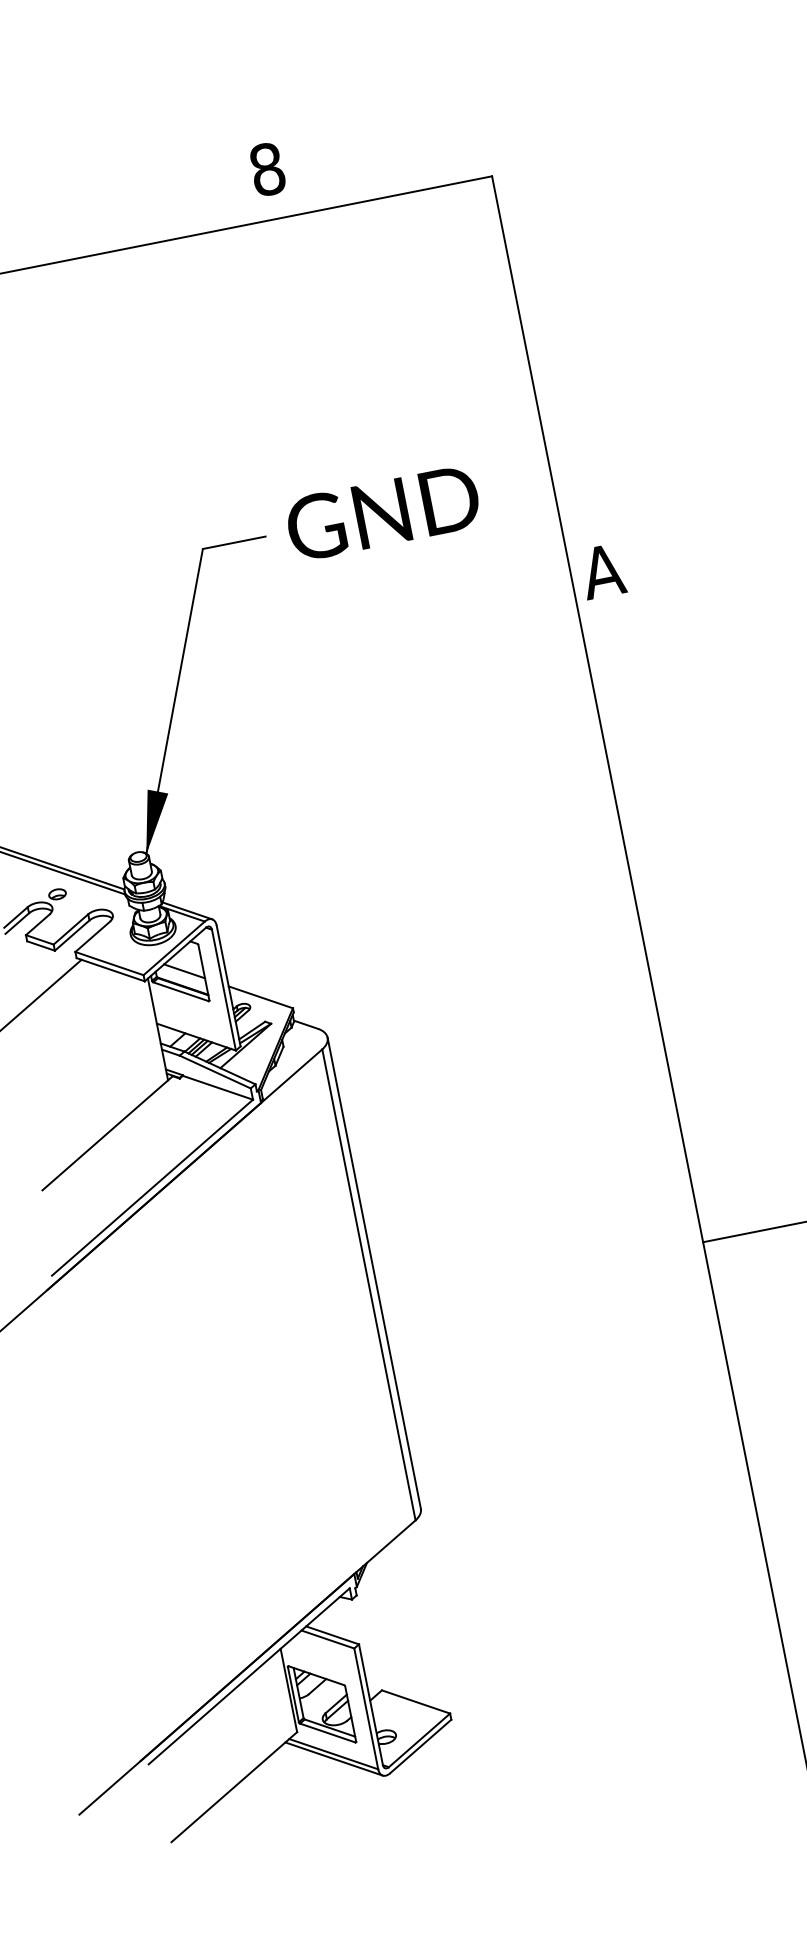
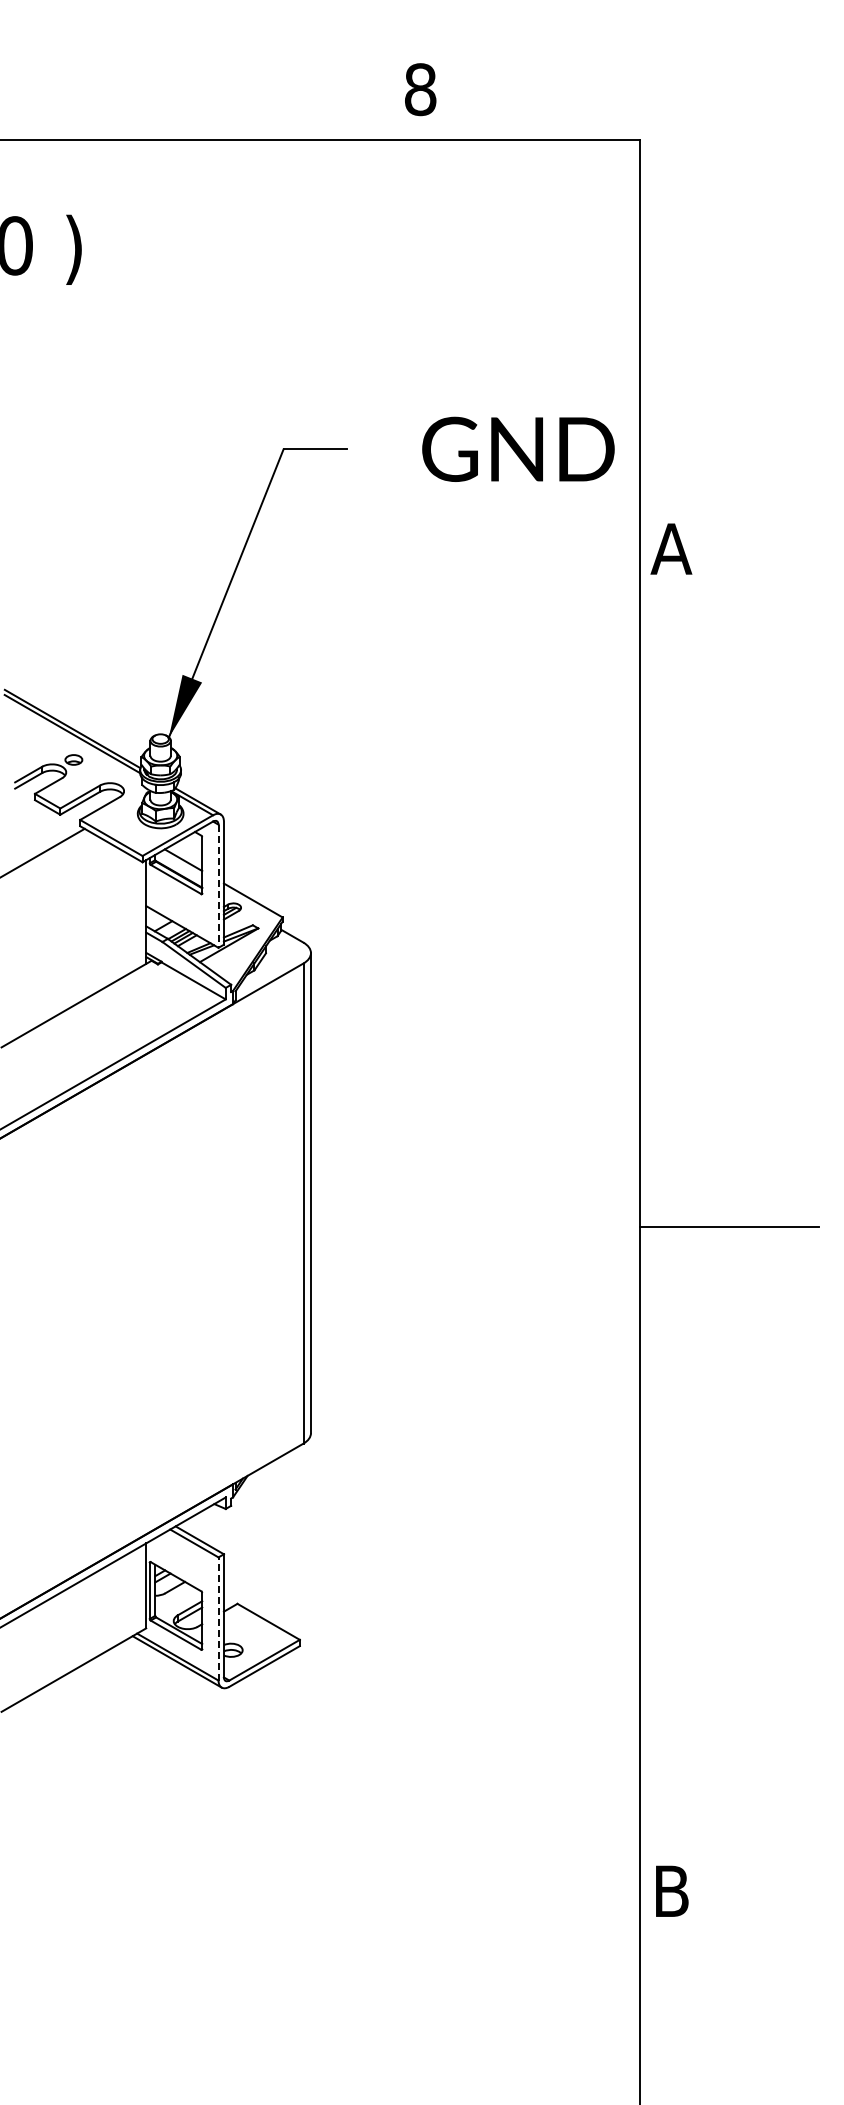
text: (383, 512) -> (518, 448), moved
line: (223, 990) -> (218, 886), solid -> dashed
line: (366, 1708) -> (218, 1618), solid -> dashed

